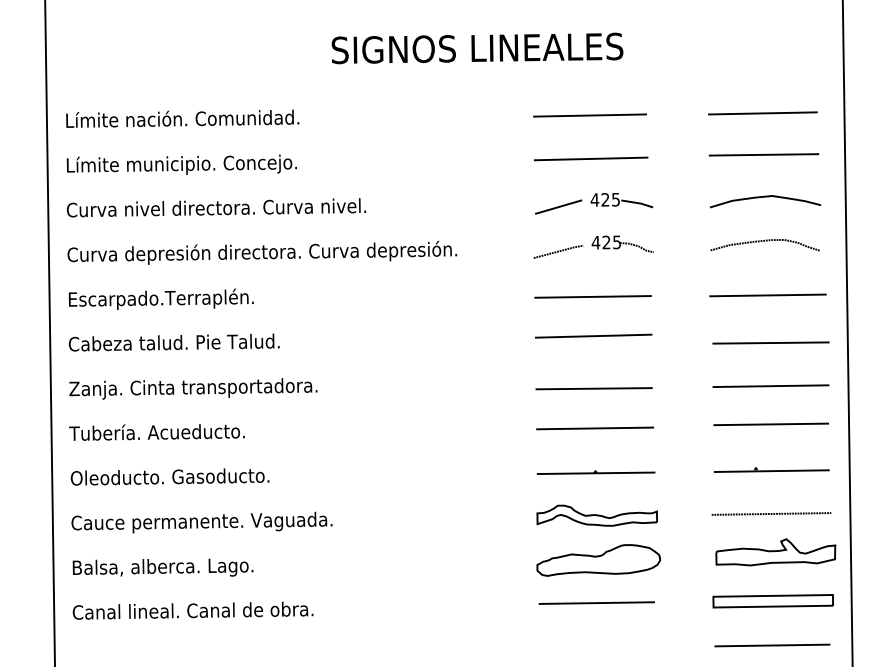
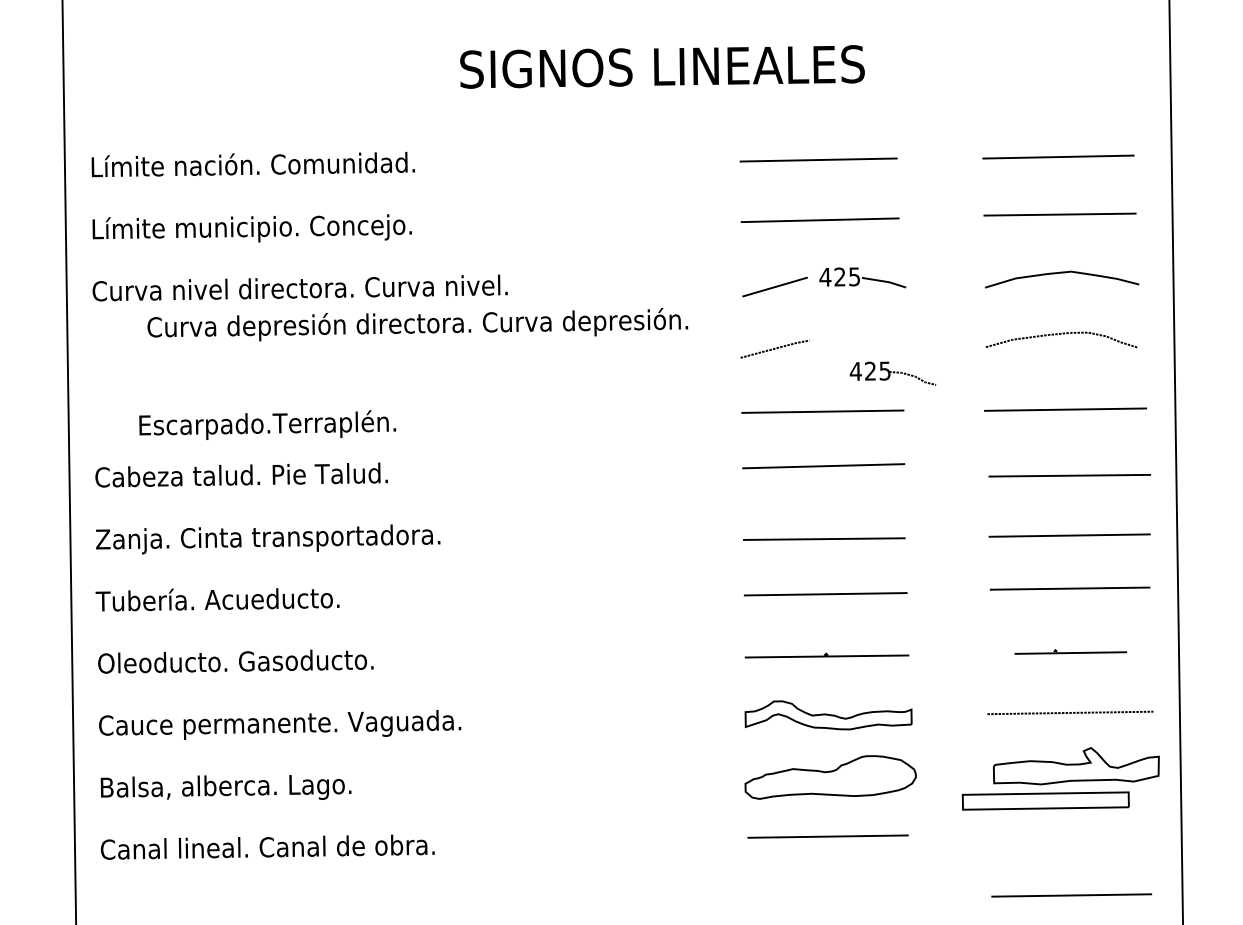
part: (622, 244) -> (892, 373), moved
text: (262, 252) -> (417, 324), moved
text: (161, 298) -> (267, 424), moved
part: (771, 469) -> (1070, 651), size x0.7
part: (772, 600) -> (1045, 800), moved

